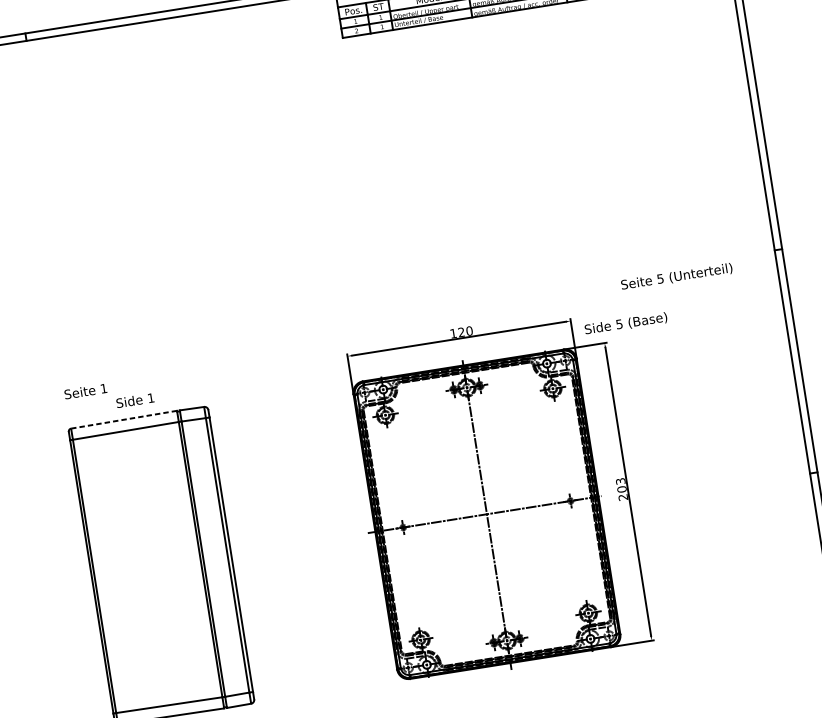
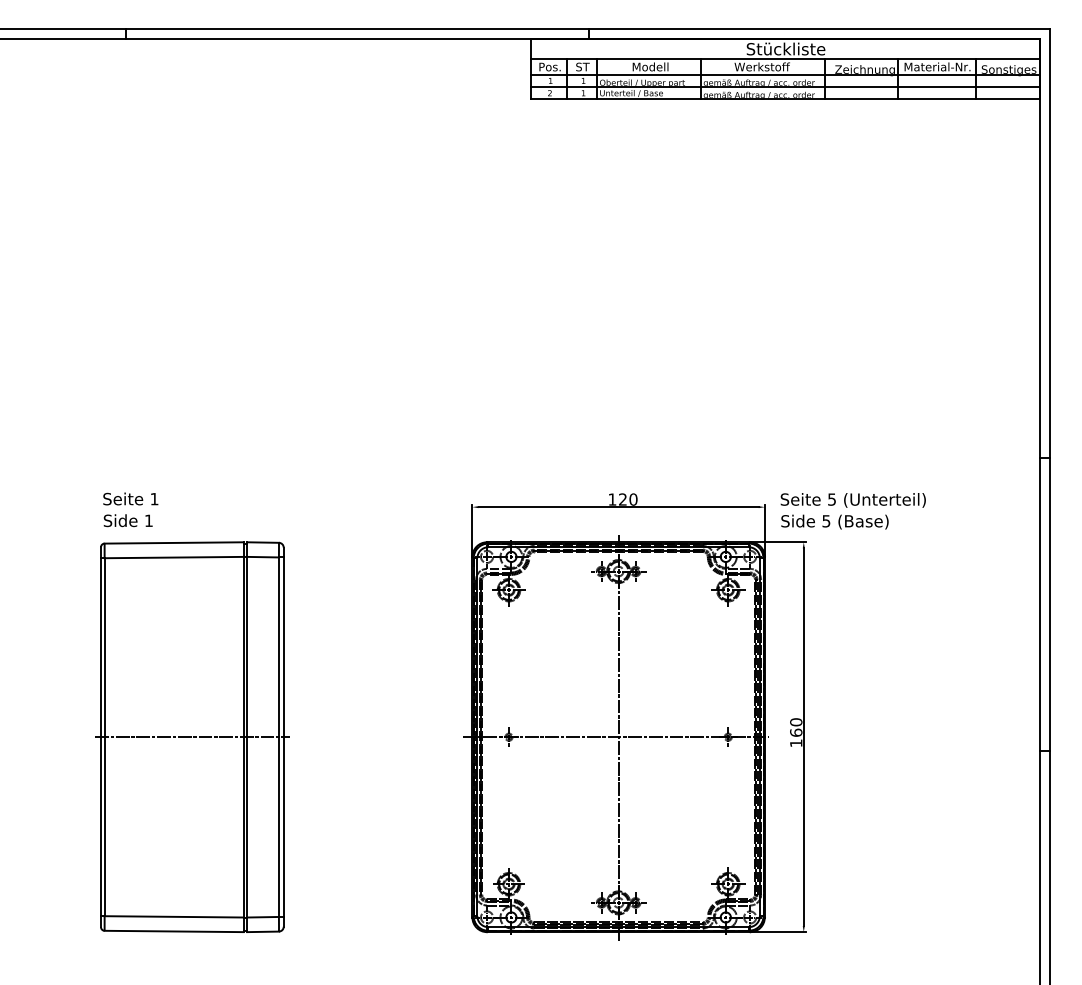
text: (676, 277) -> (852, 500), moved
text: (134, 400) -> (127, 520), moved
line: (123, 419) -> (173, 542), dashed -> solid
text: (622, 489) -> (796, 732), 203 -> 160
line: (160, 566) -> (191, 737), added

